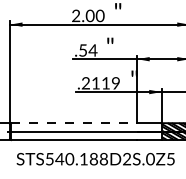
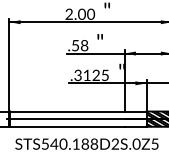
text: (92, 50) -> (84, 45), .54 -> .58
text: (100, 83) -> (91, 75), .2119 -> .3125
line: (74, 123) -> (67, 111), dashed -> solid

